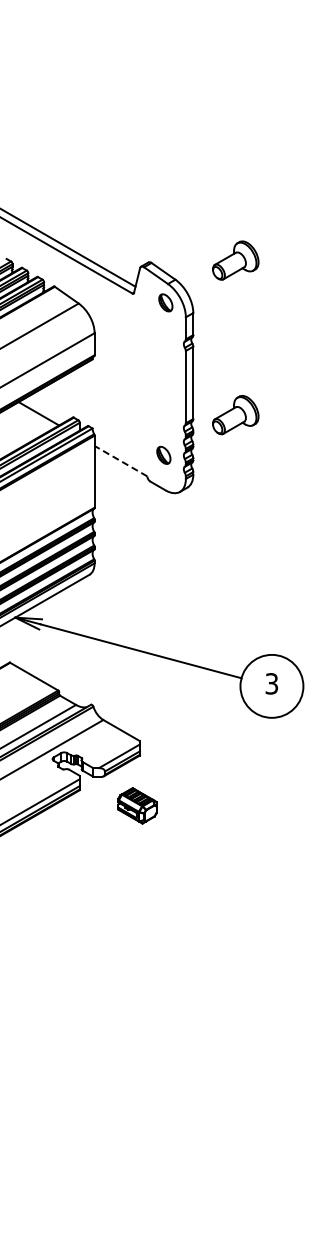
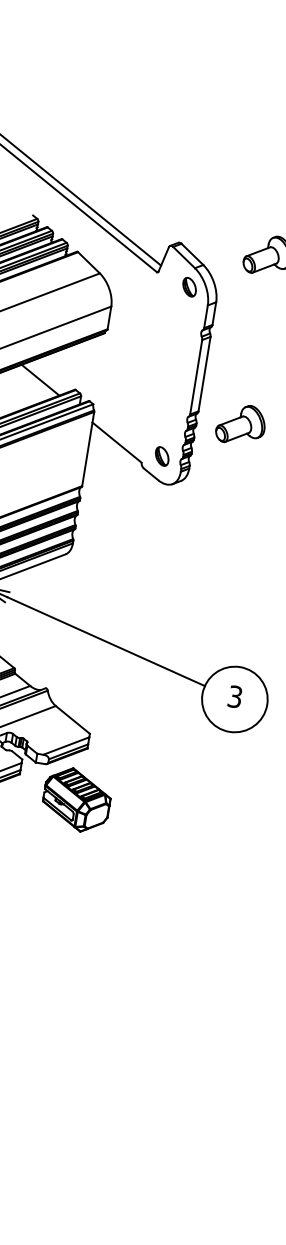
part: (235, 415) -> (240, 425), moved
part: (163, 454) -> (161, 455), moved
line: (120, 460) -> (116, 441), dashed -> solid
part: (137, 805) -> (76, 799), size x1.67

